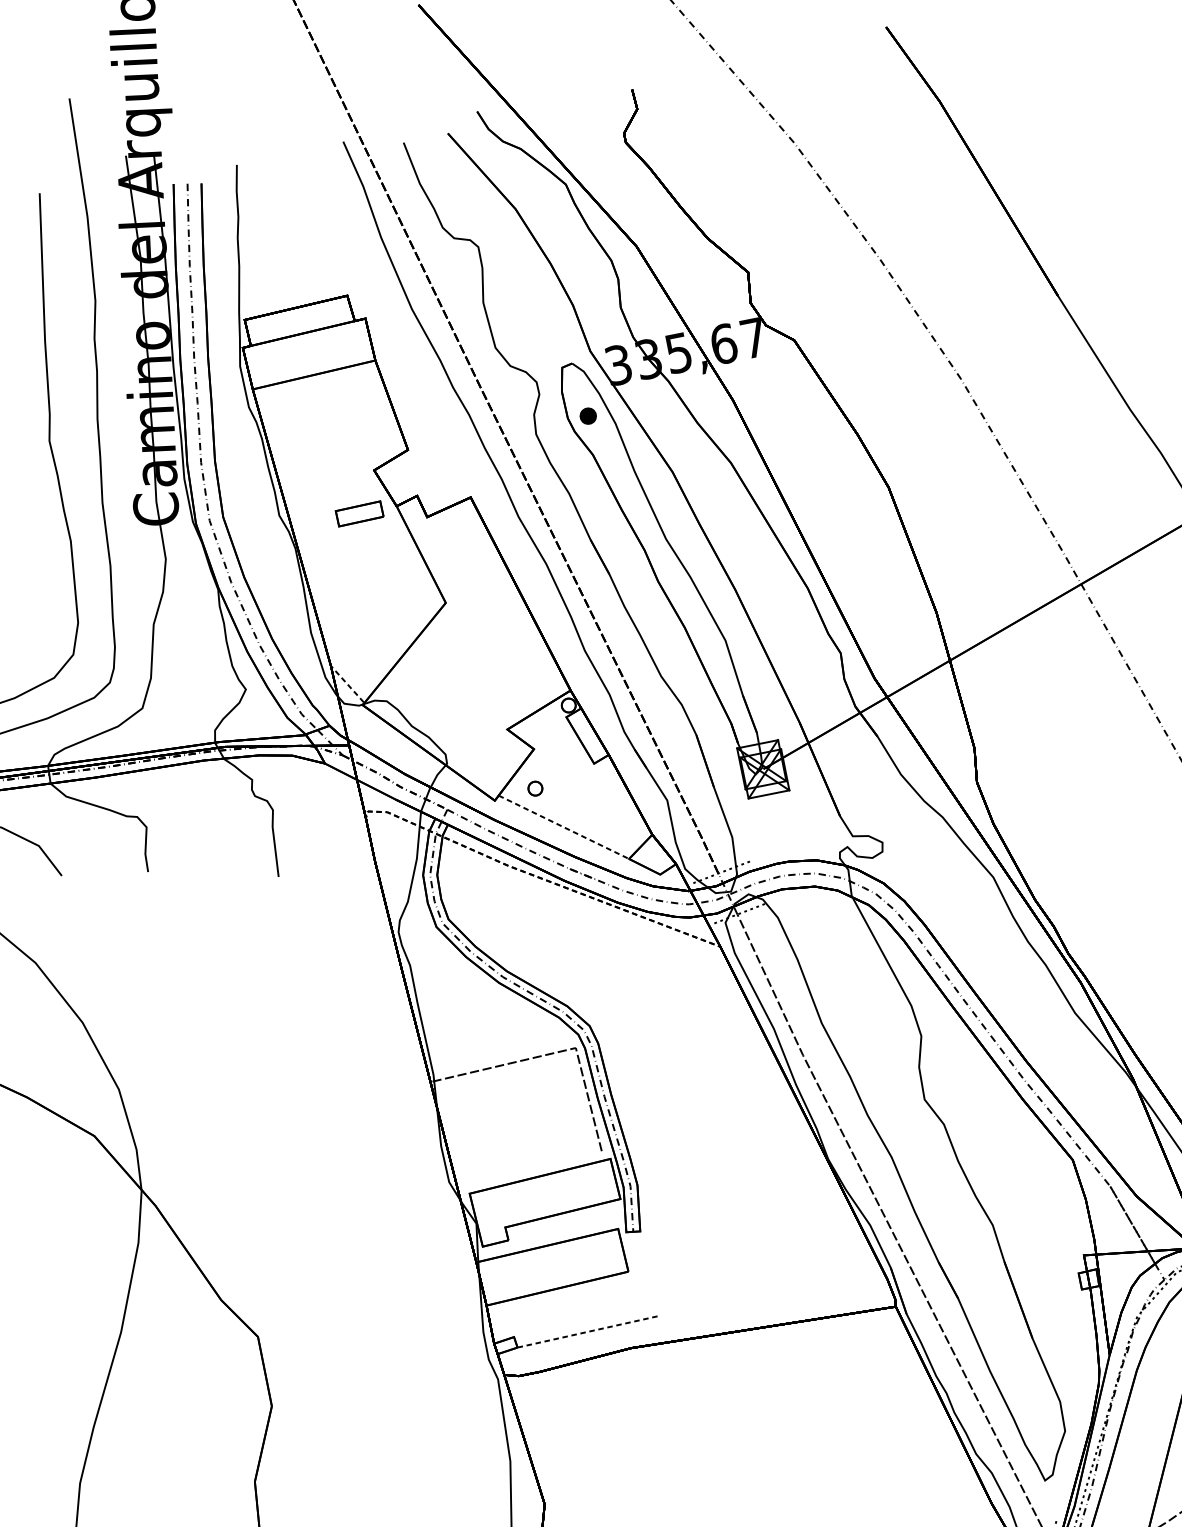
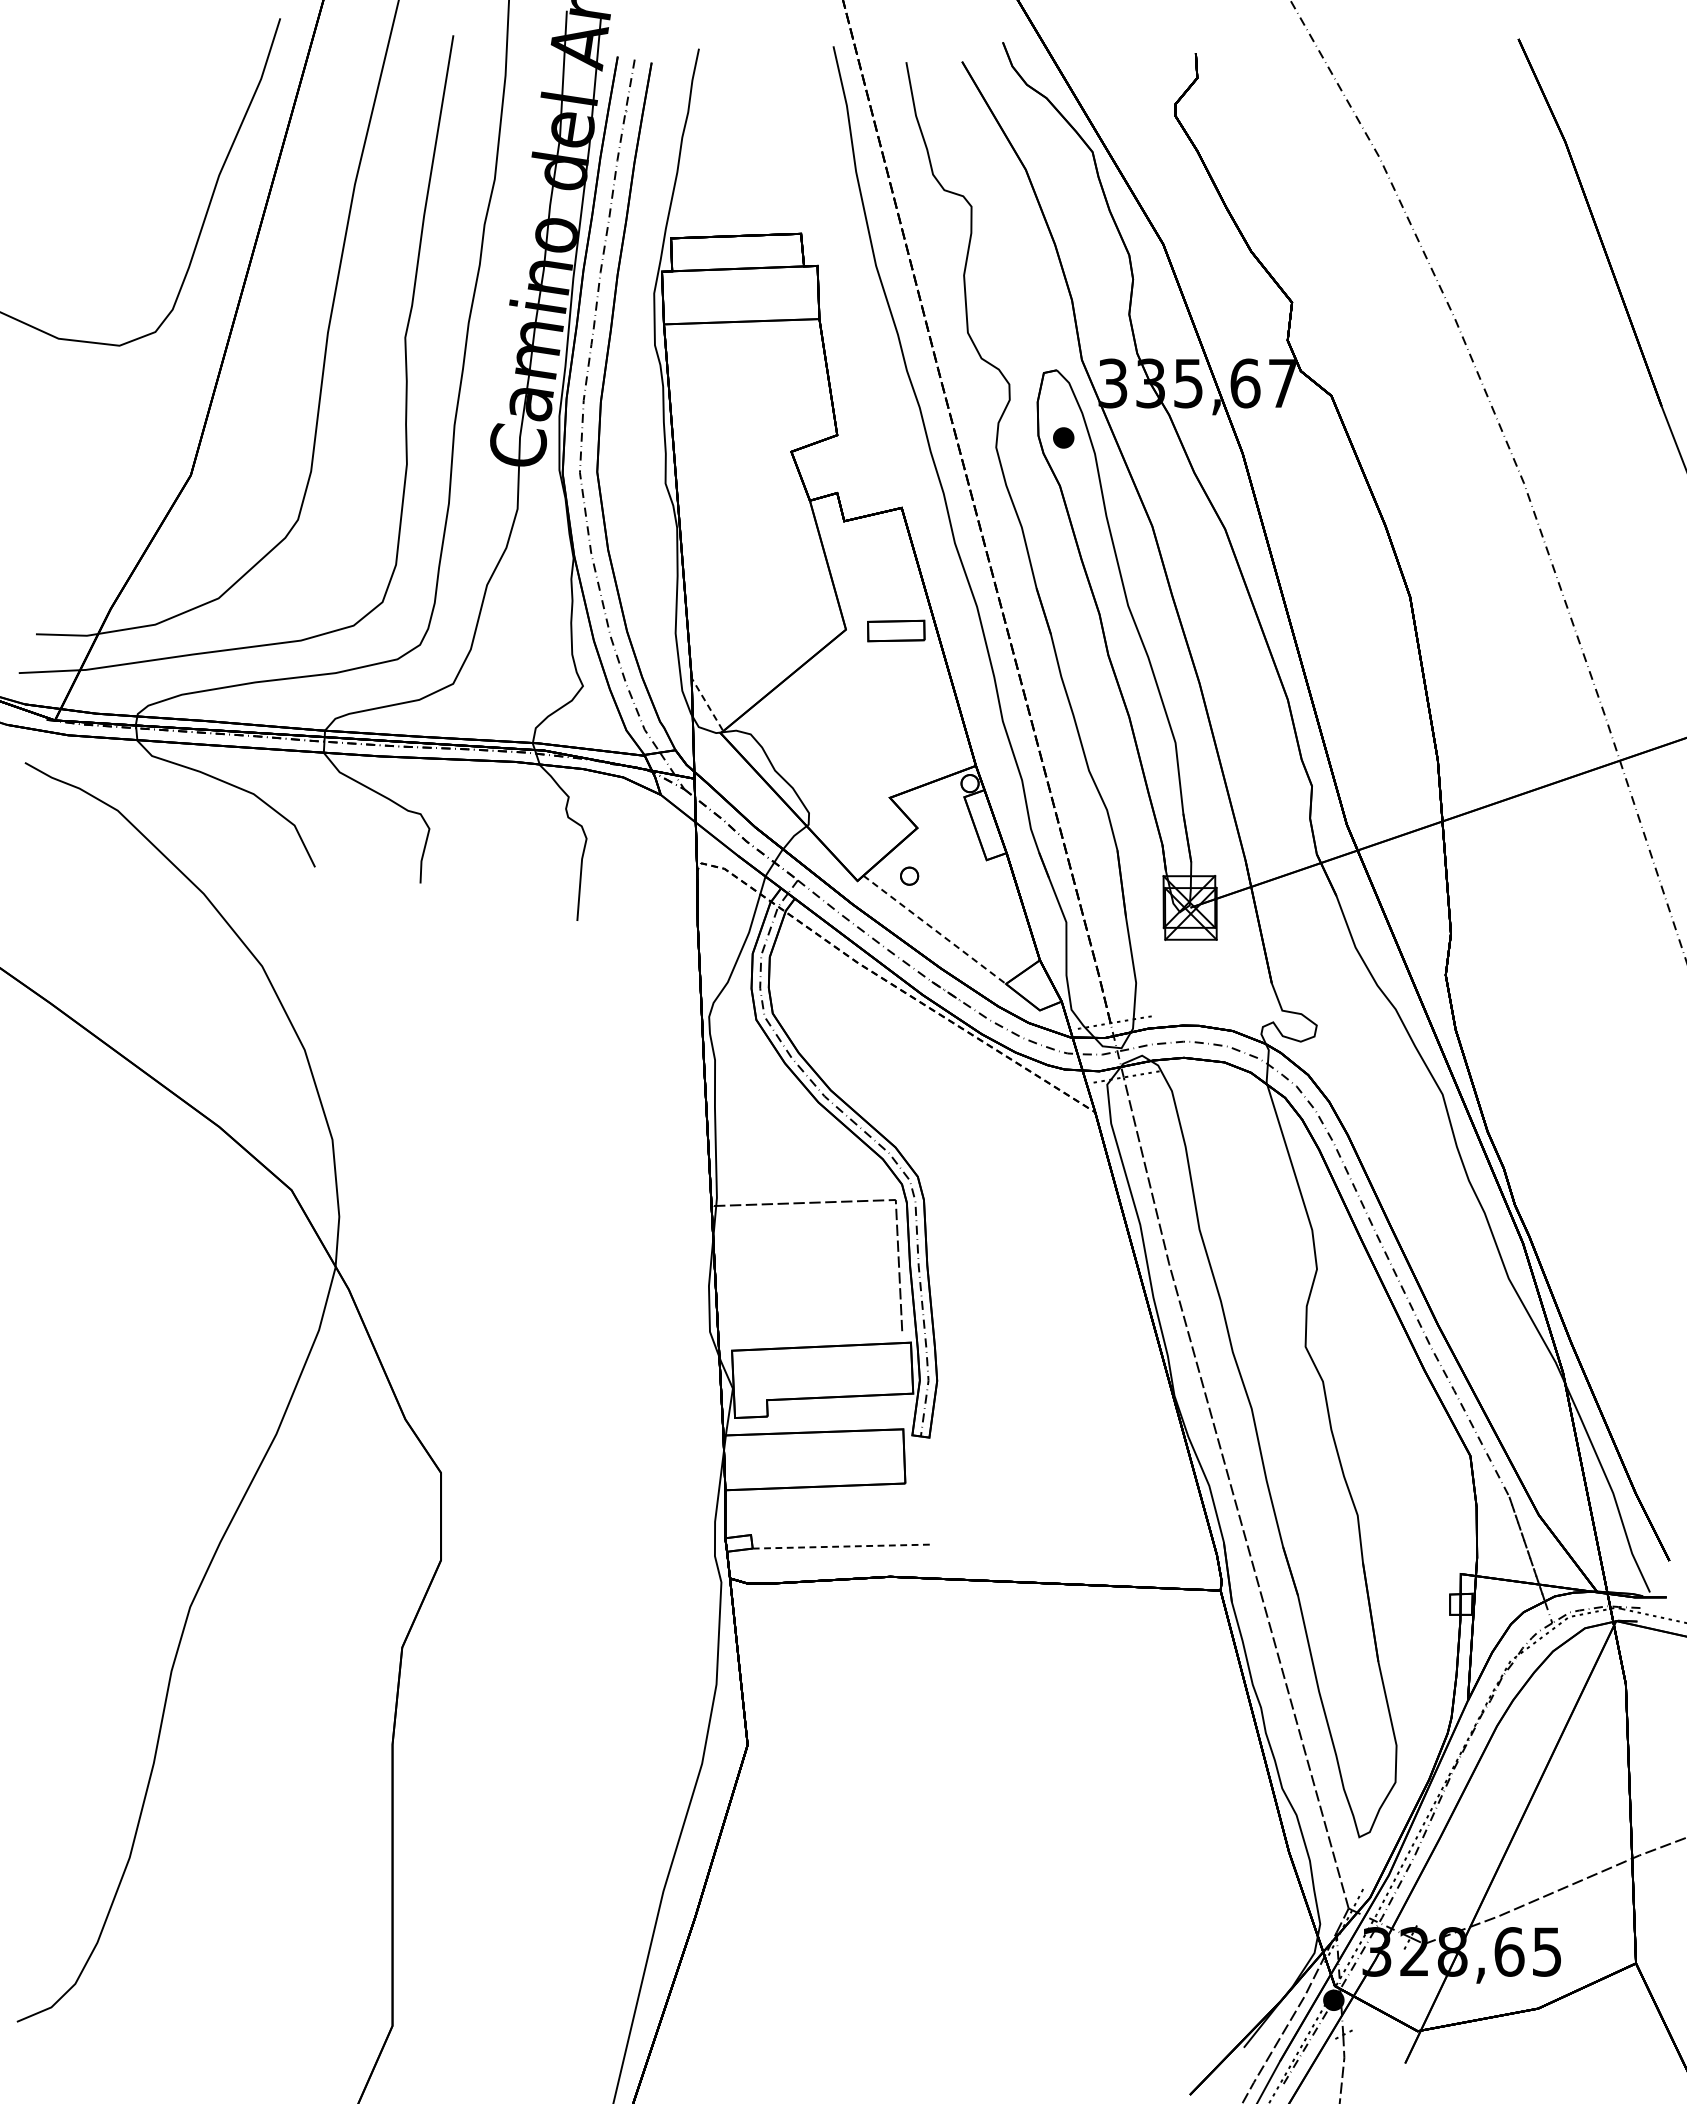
part: (359, 513) -> (896, 630), moved

